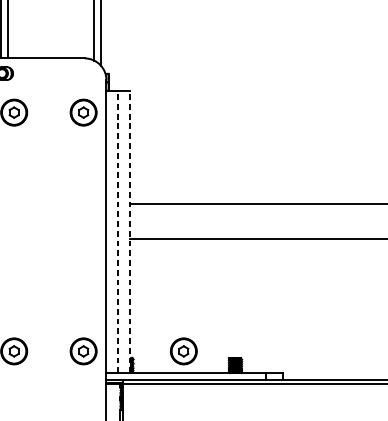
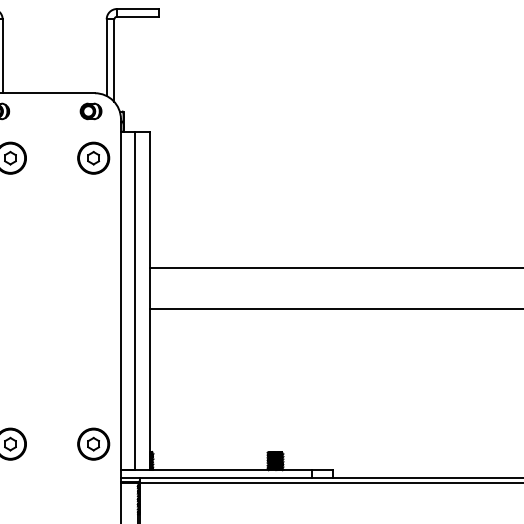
part: (80, 73) -> (90, 111), added
line: (118, 232) -> (135, 301), dashed -> solid
line: (130, 232) -> (149, 301), dashed -> solid
part: (183, 350) -> (213, 443), removed

